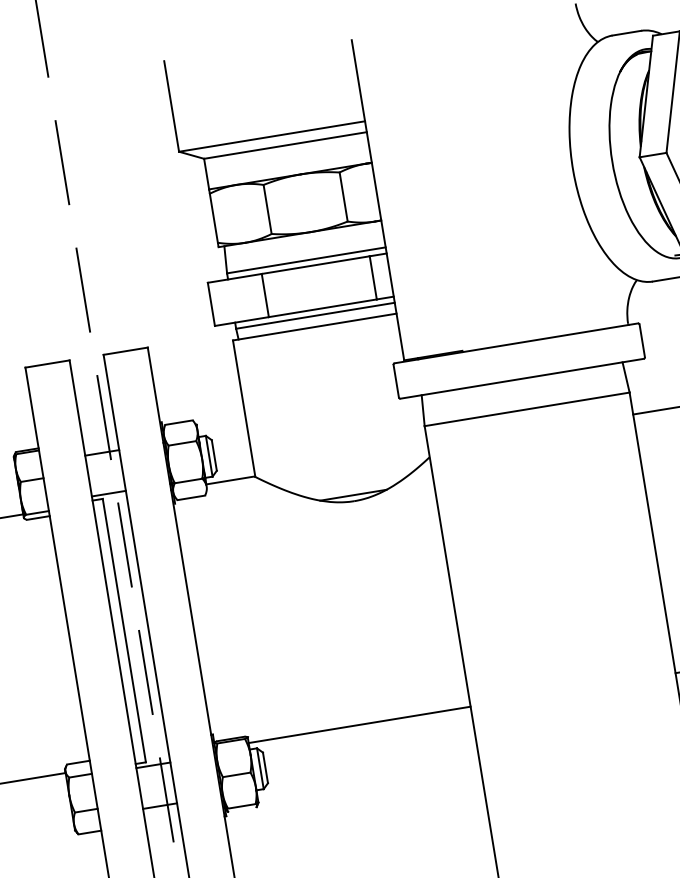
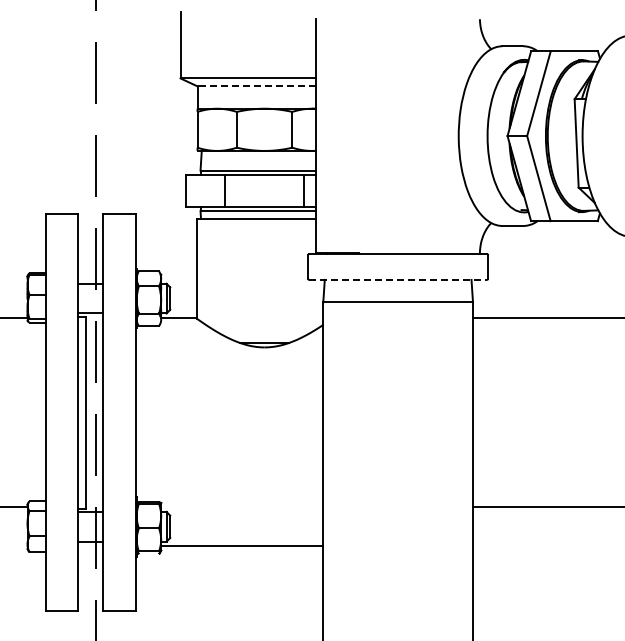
line: (284, 145) -> (256, 86), solid -> dashed
line: (522, 378) -> (398, 279), solid -> dashed
line: (360, 725) -> (242, 546), moved

